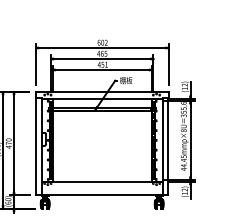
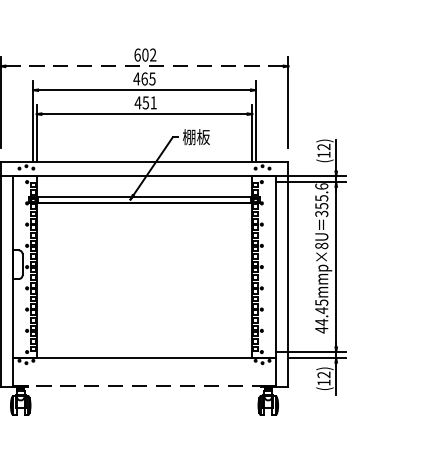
line: (102, 47) -> (145, 65), solid -> dashed
line: (102, 195) -> (145, 386), solid -> dashed

